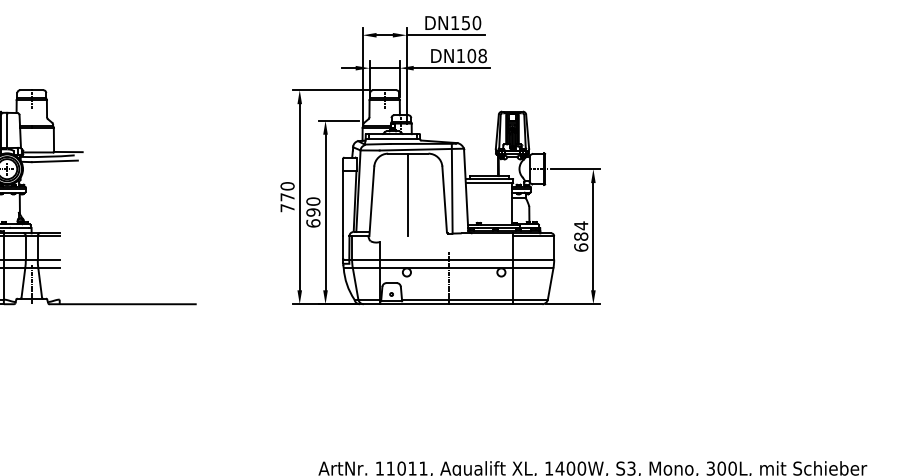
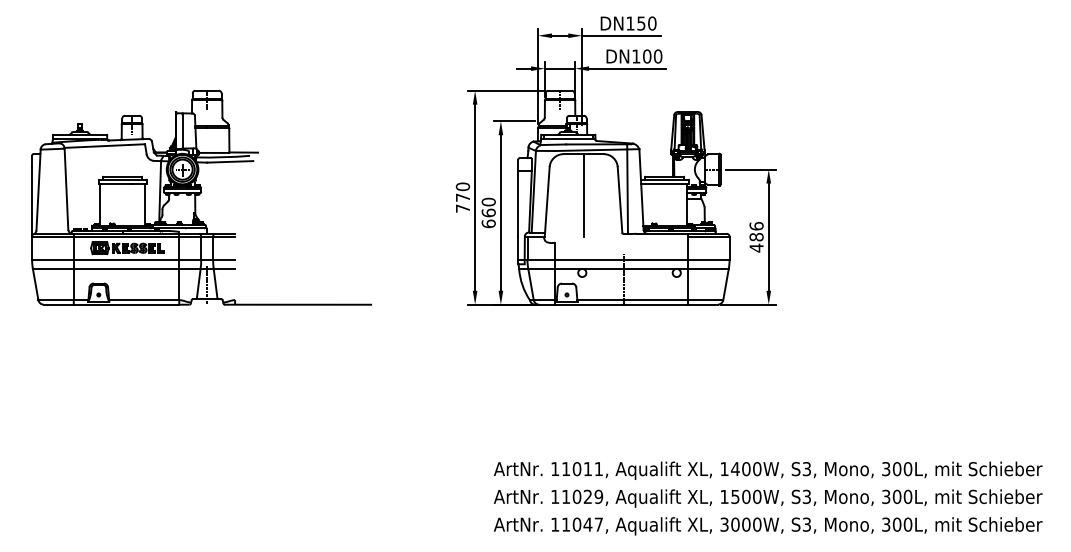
text: (482, 56) -> (657, 56), DN108 -> DN100
text: (313, 212) -> (488, 212), 690 -> 660
text: (581, 236) -> (756, 236), 684 -> 486

